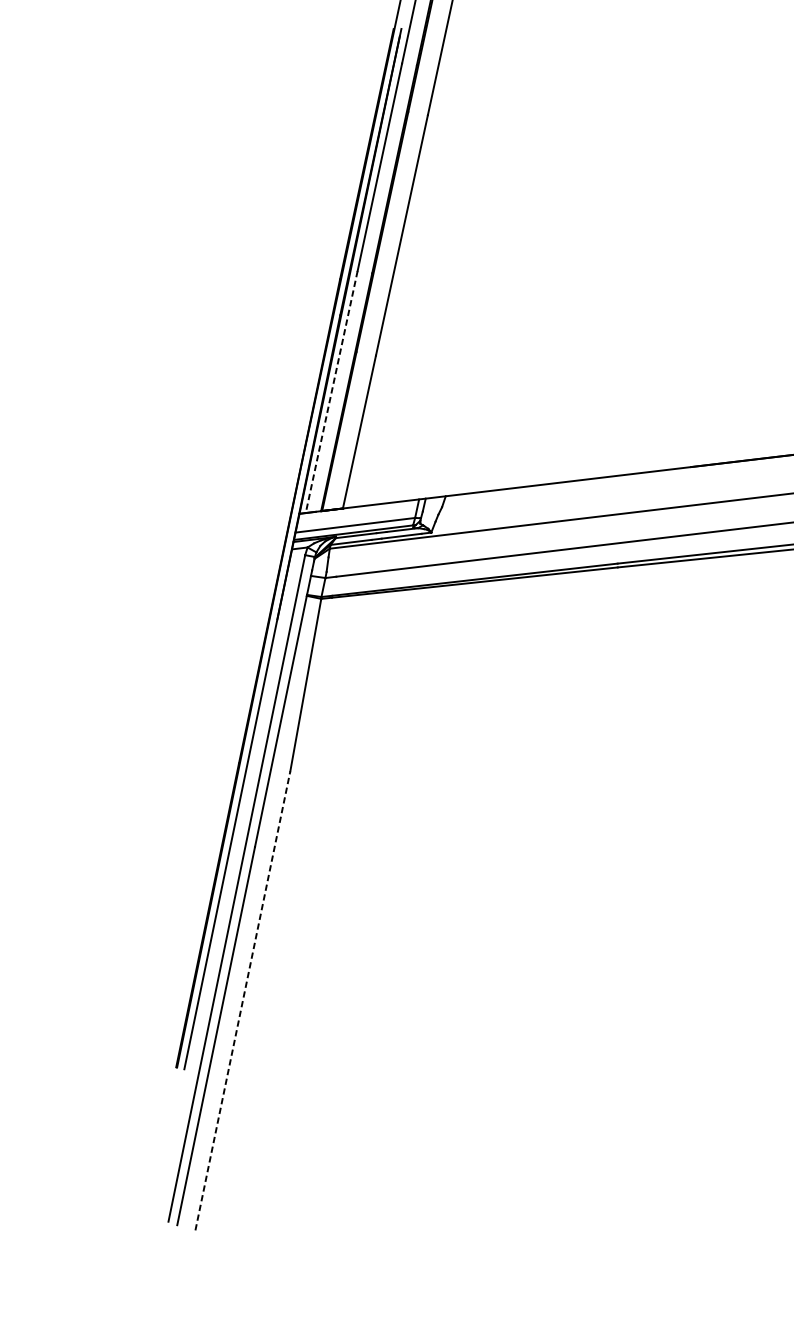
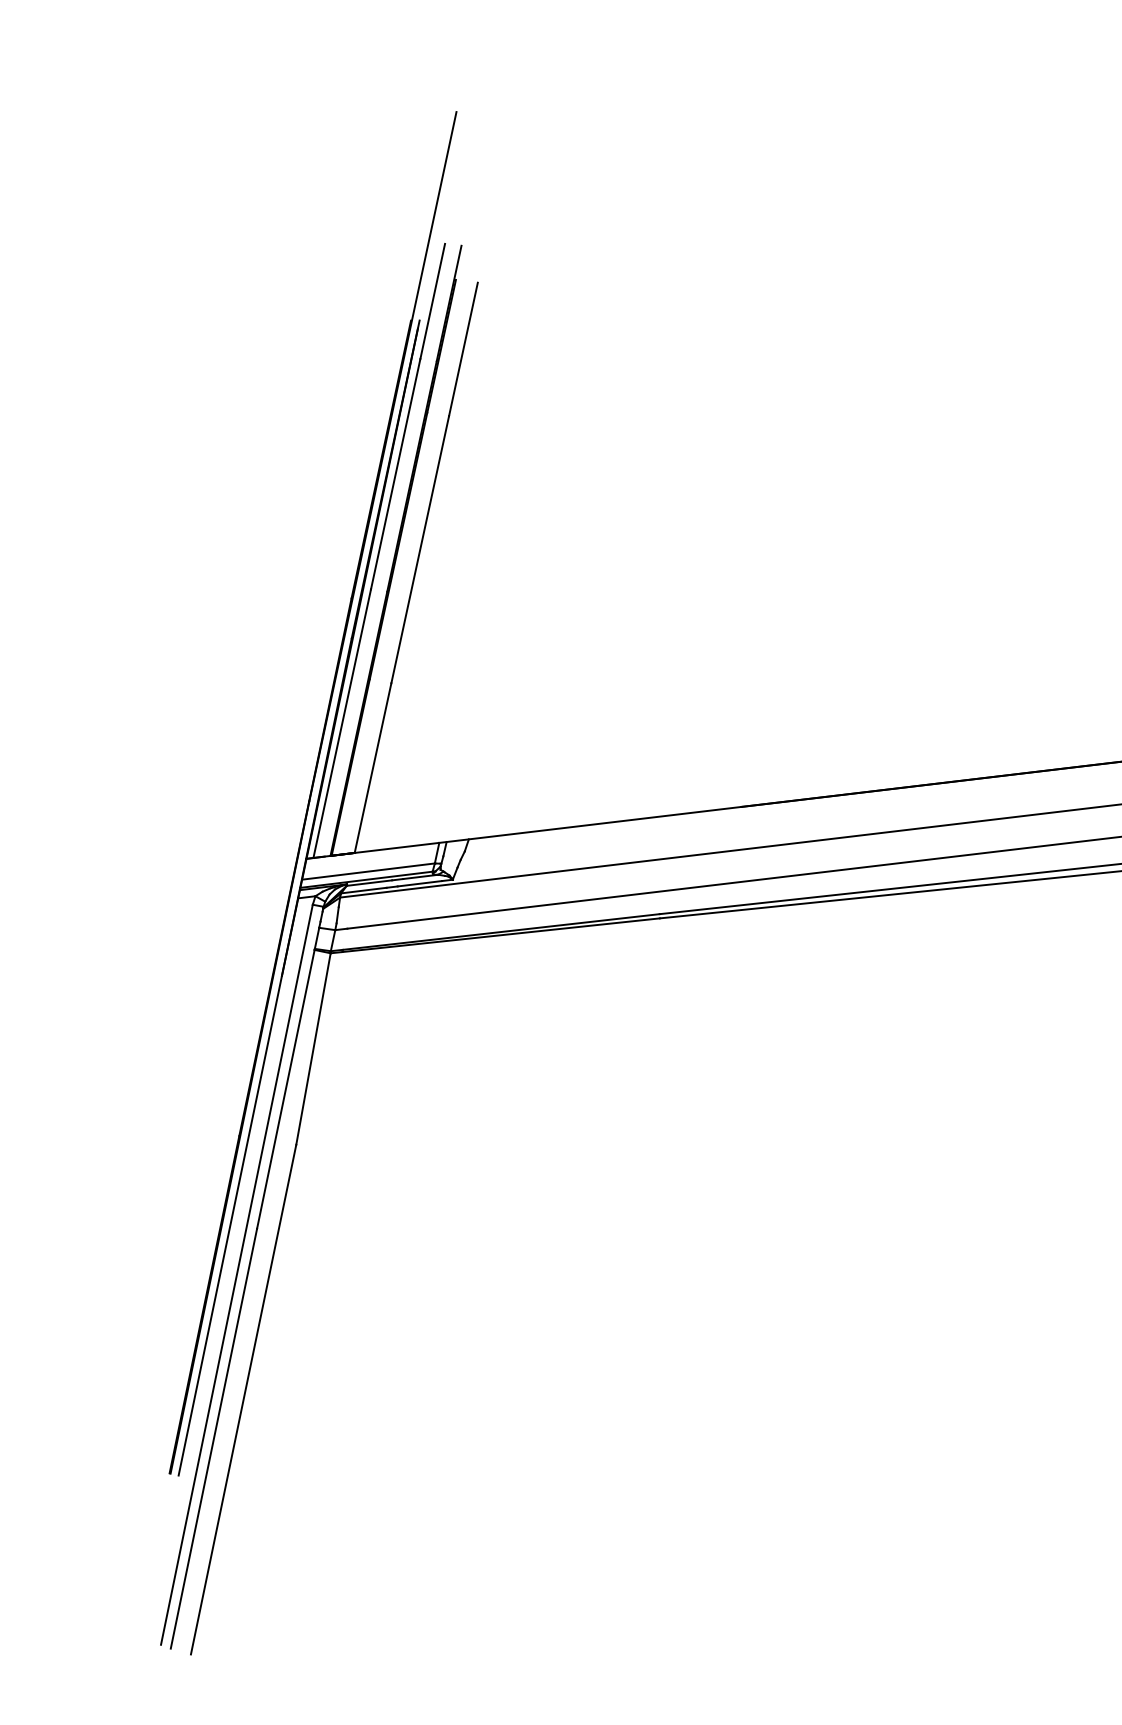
line: (331, 392) -> (342, 724), dashed -> solid
line: (242, 1000) -> (243, 1399), dashed -> solid

